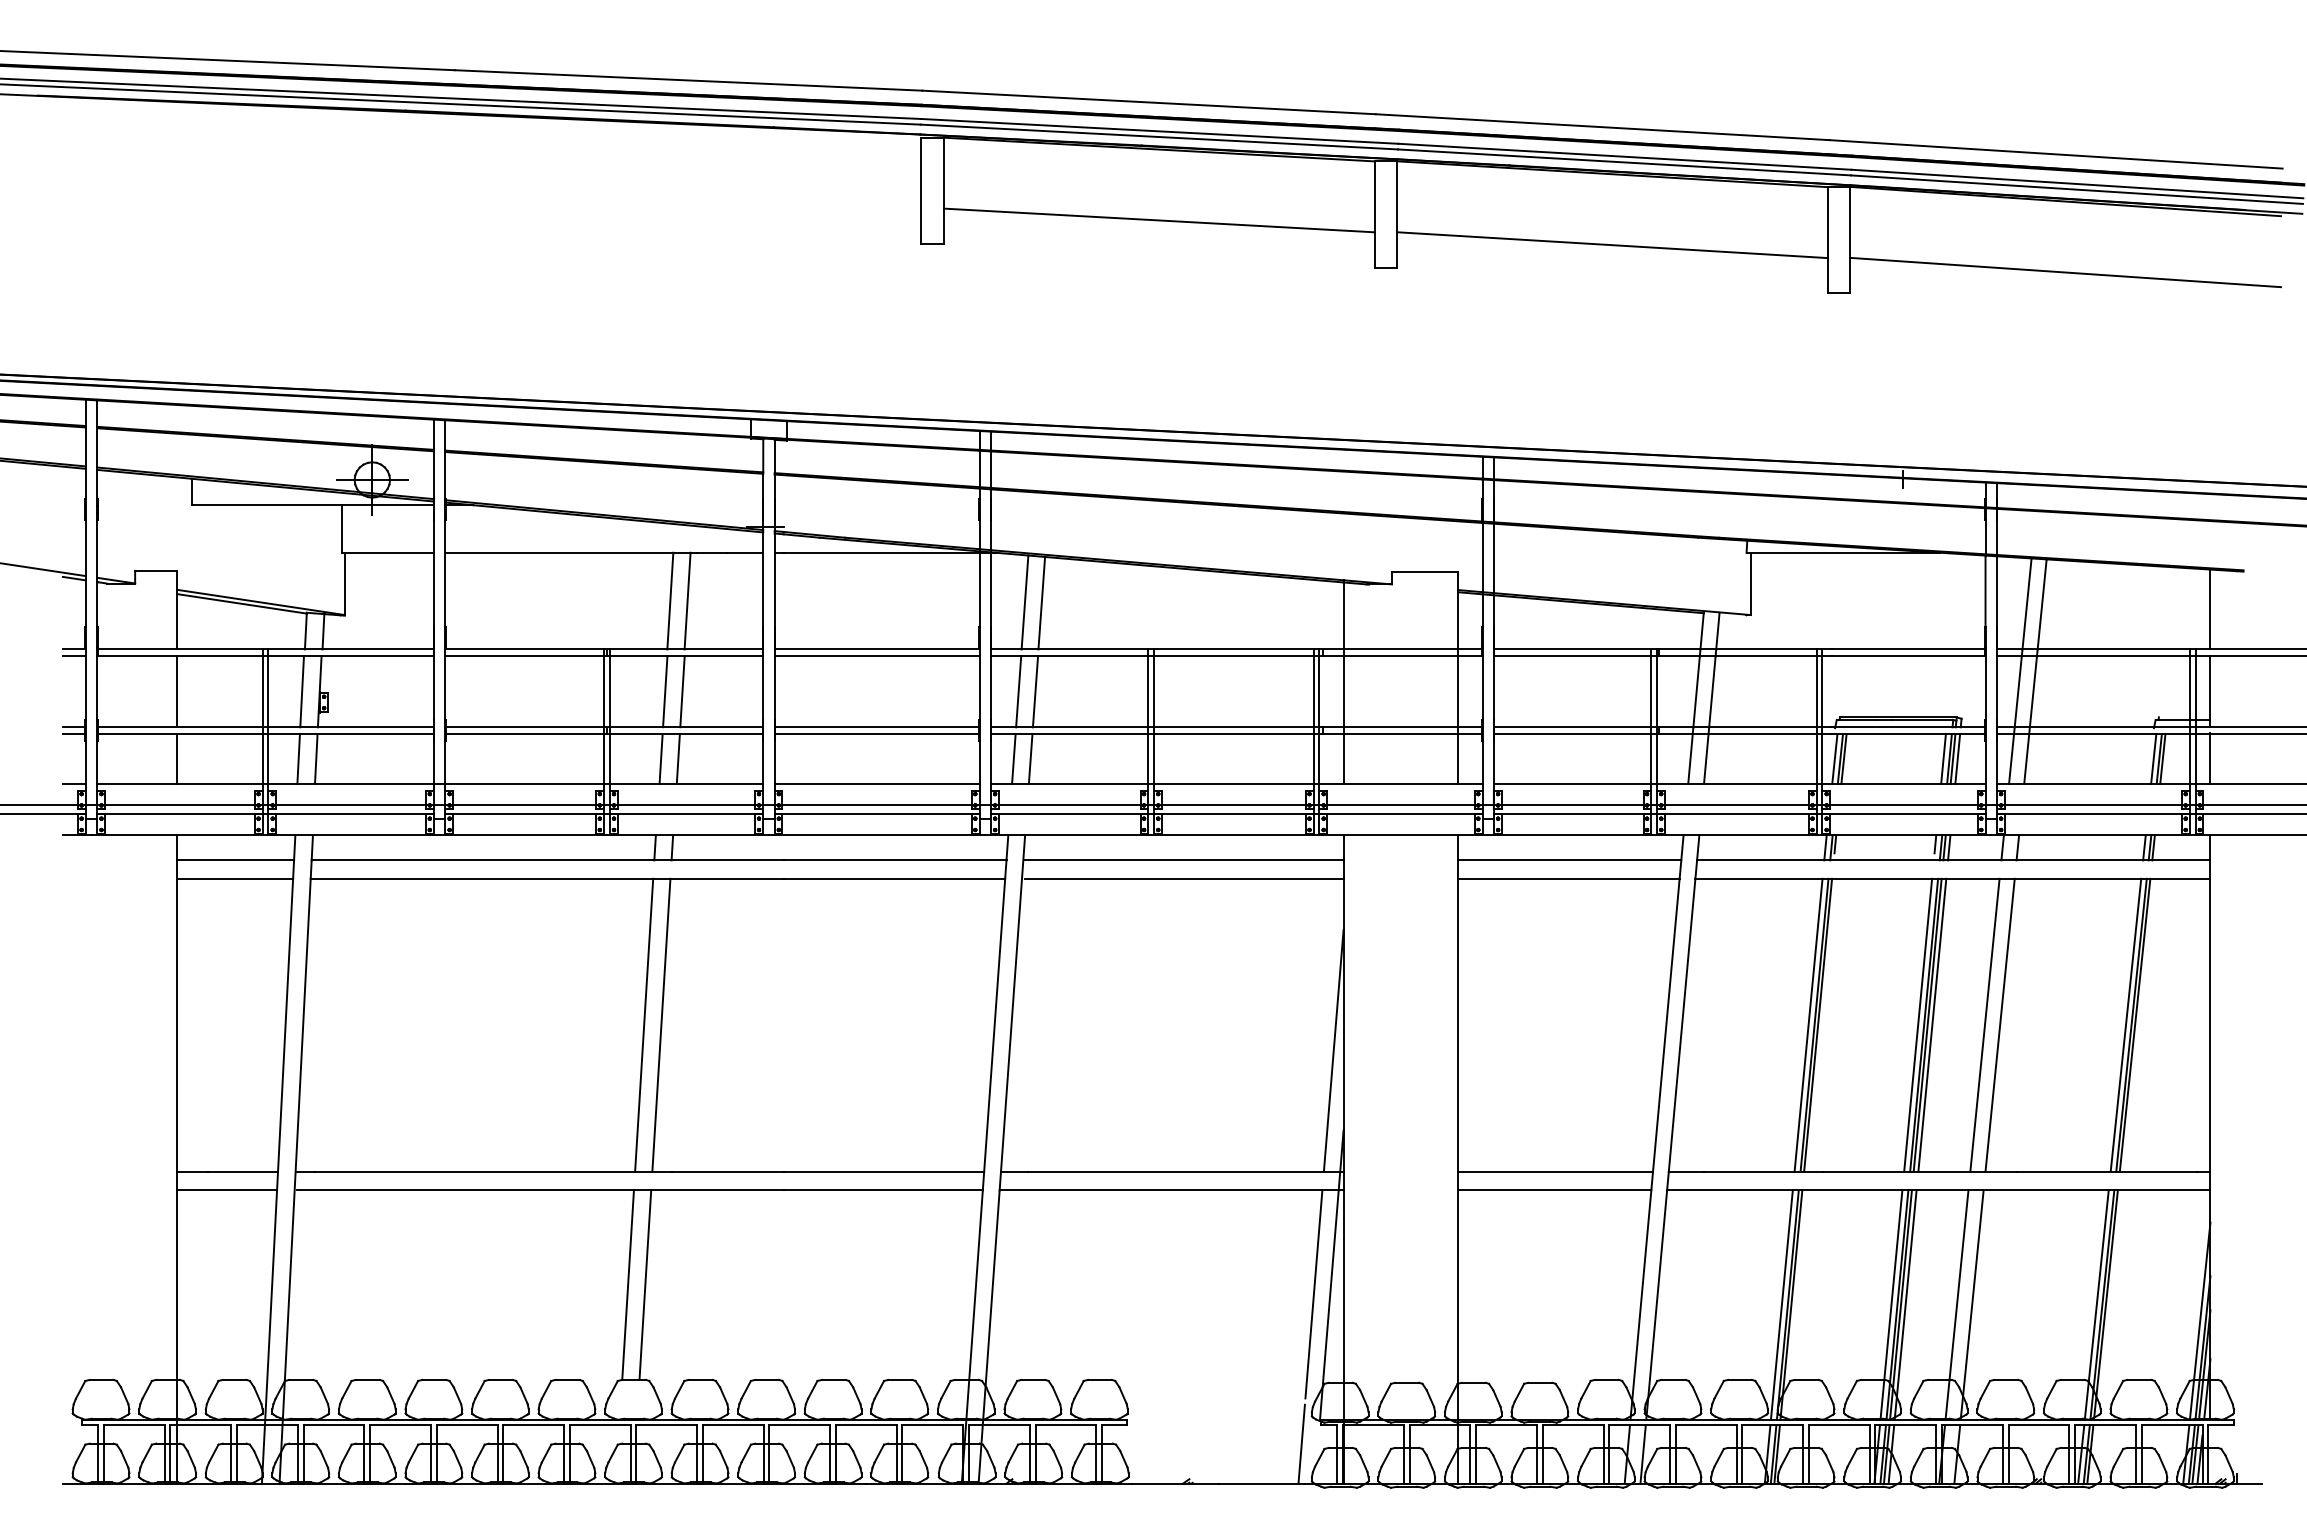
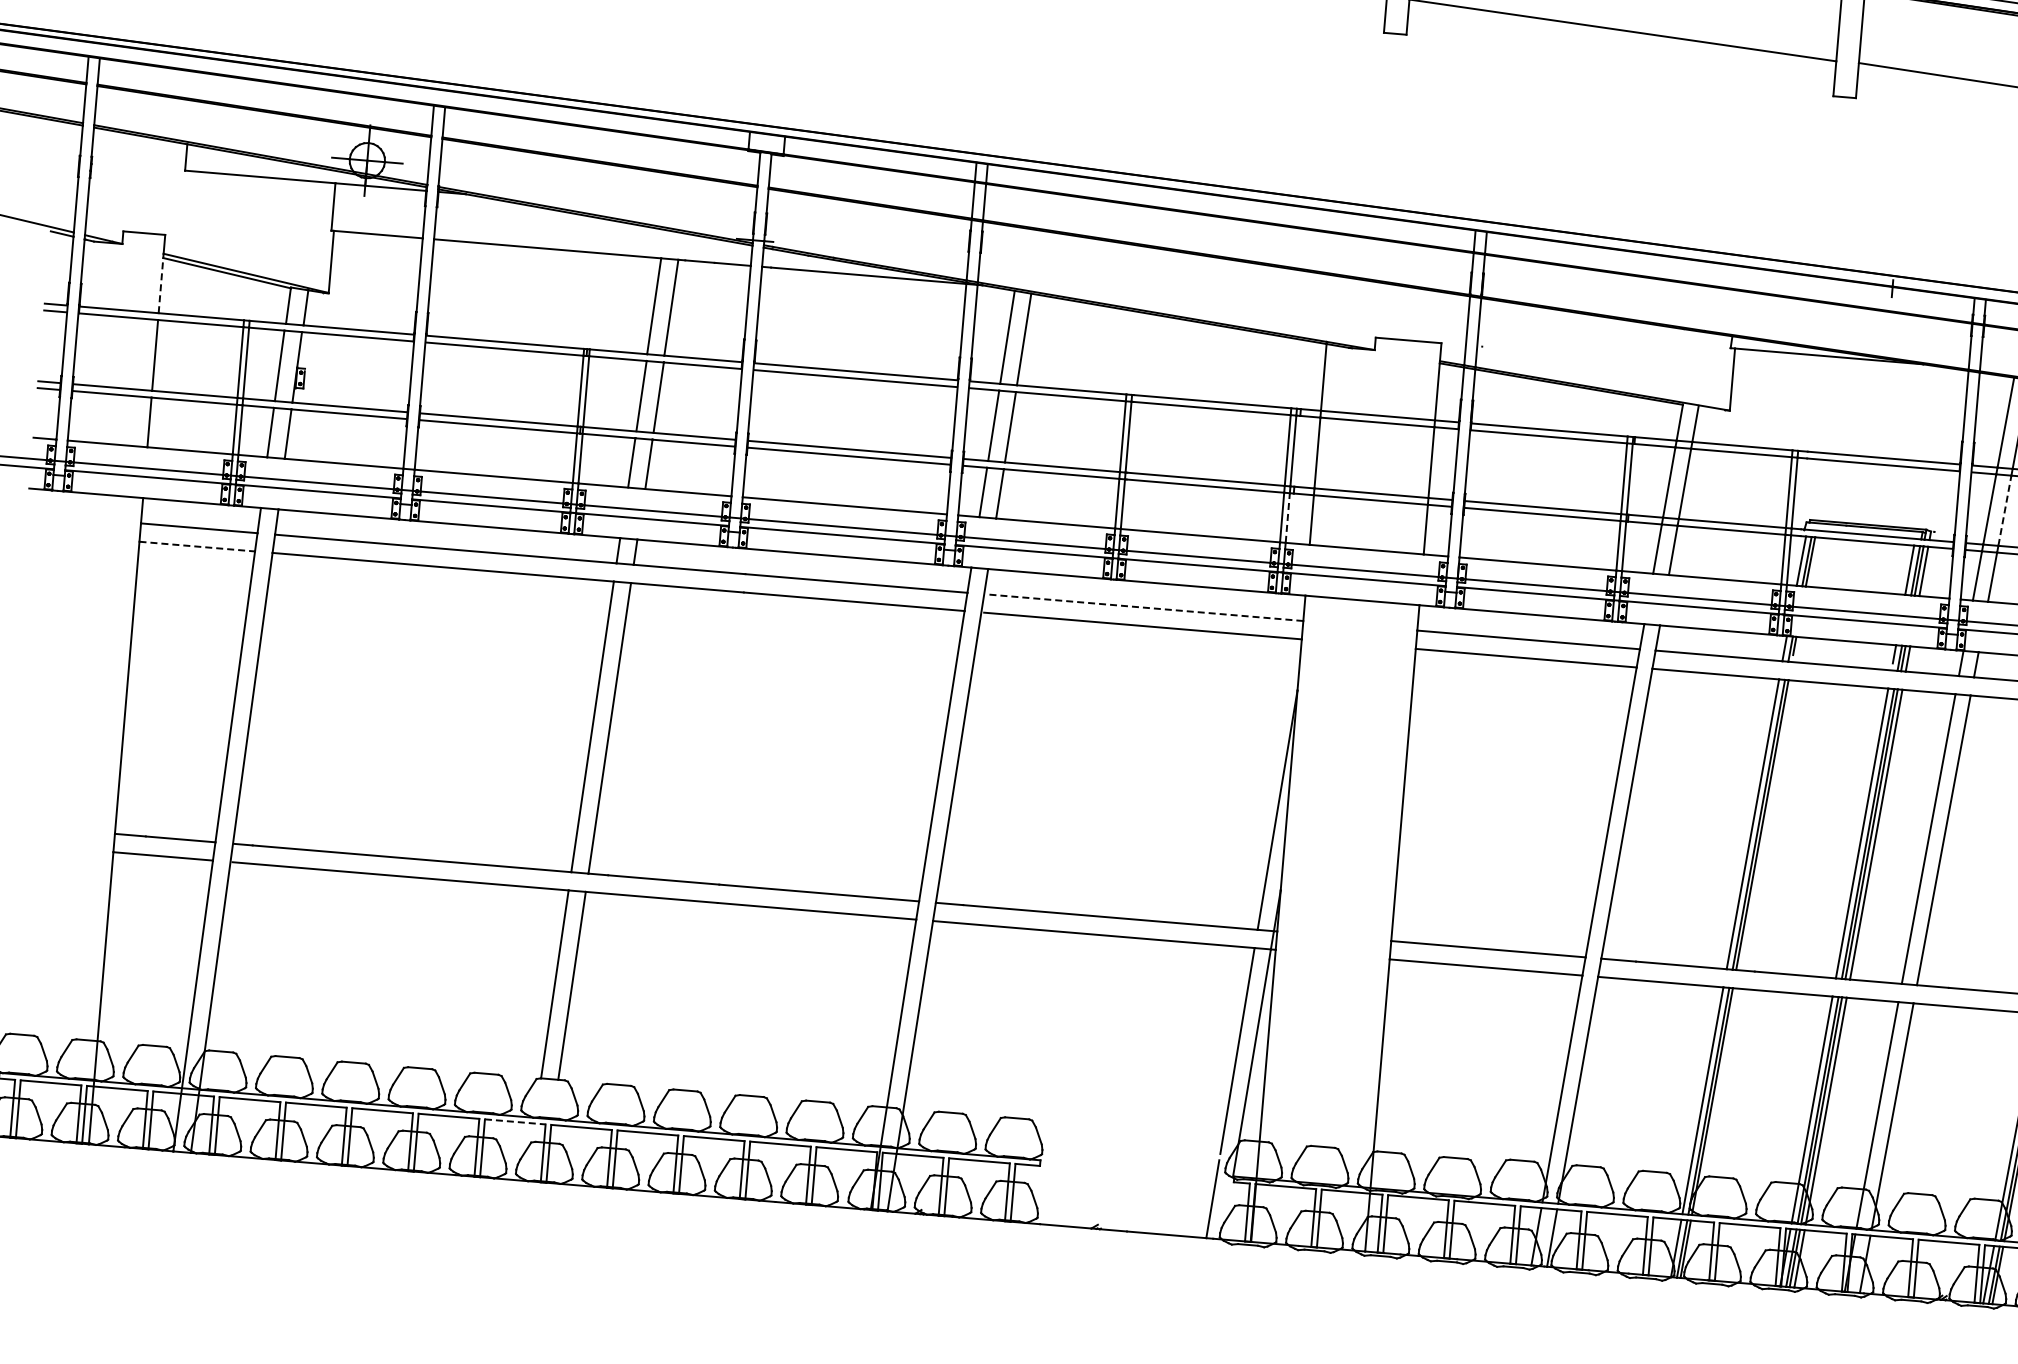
line: (177, 621) -> (161, 285), solid -> dashed
line: (2033, 691) -> (2004, 510), solid -> dashed
line: (1319, 759) -> (1287, 518), solid -> dashed
line: (1183, 860) -> (1143, 607), solid -> dashed
line: (235, 878) -> (197, 546), solid -> dashed
line: (600, 1425) -> (515, 1121), solid -> dashed

